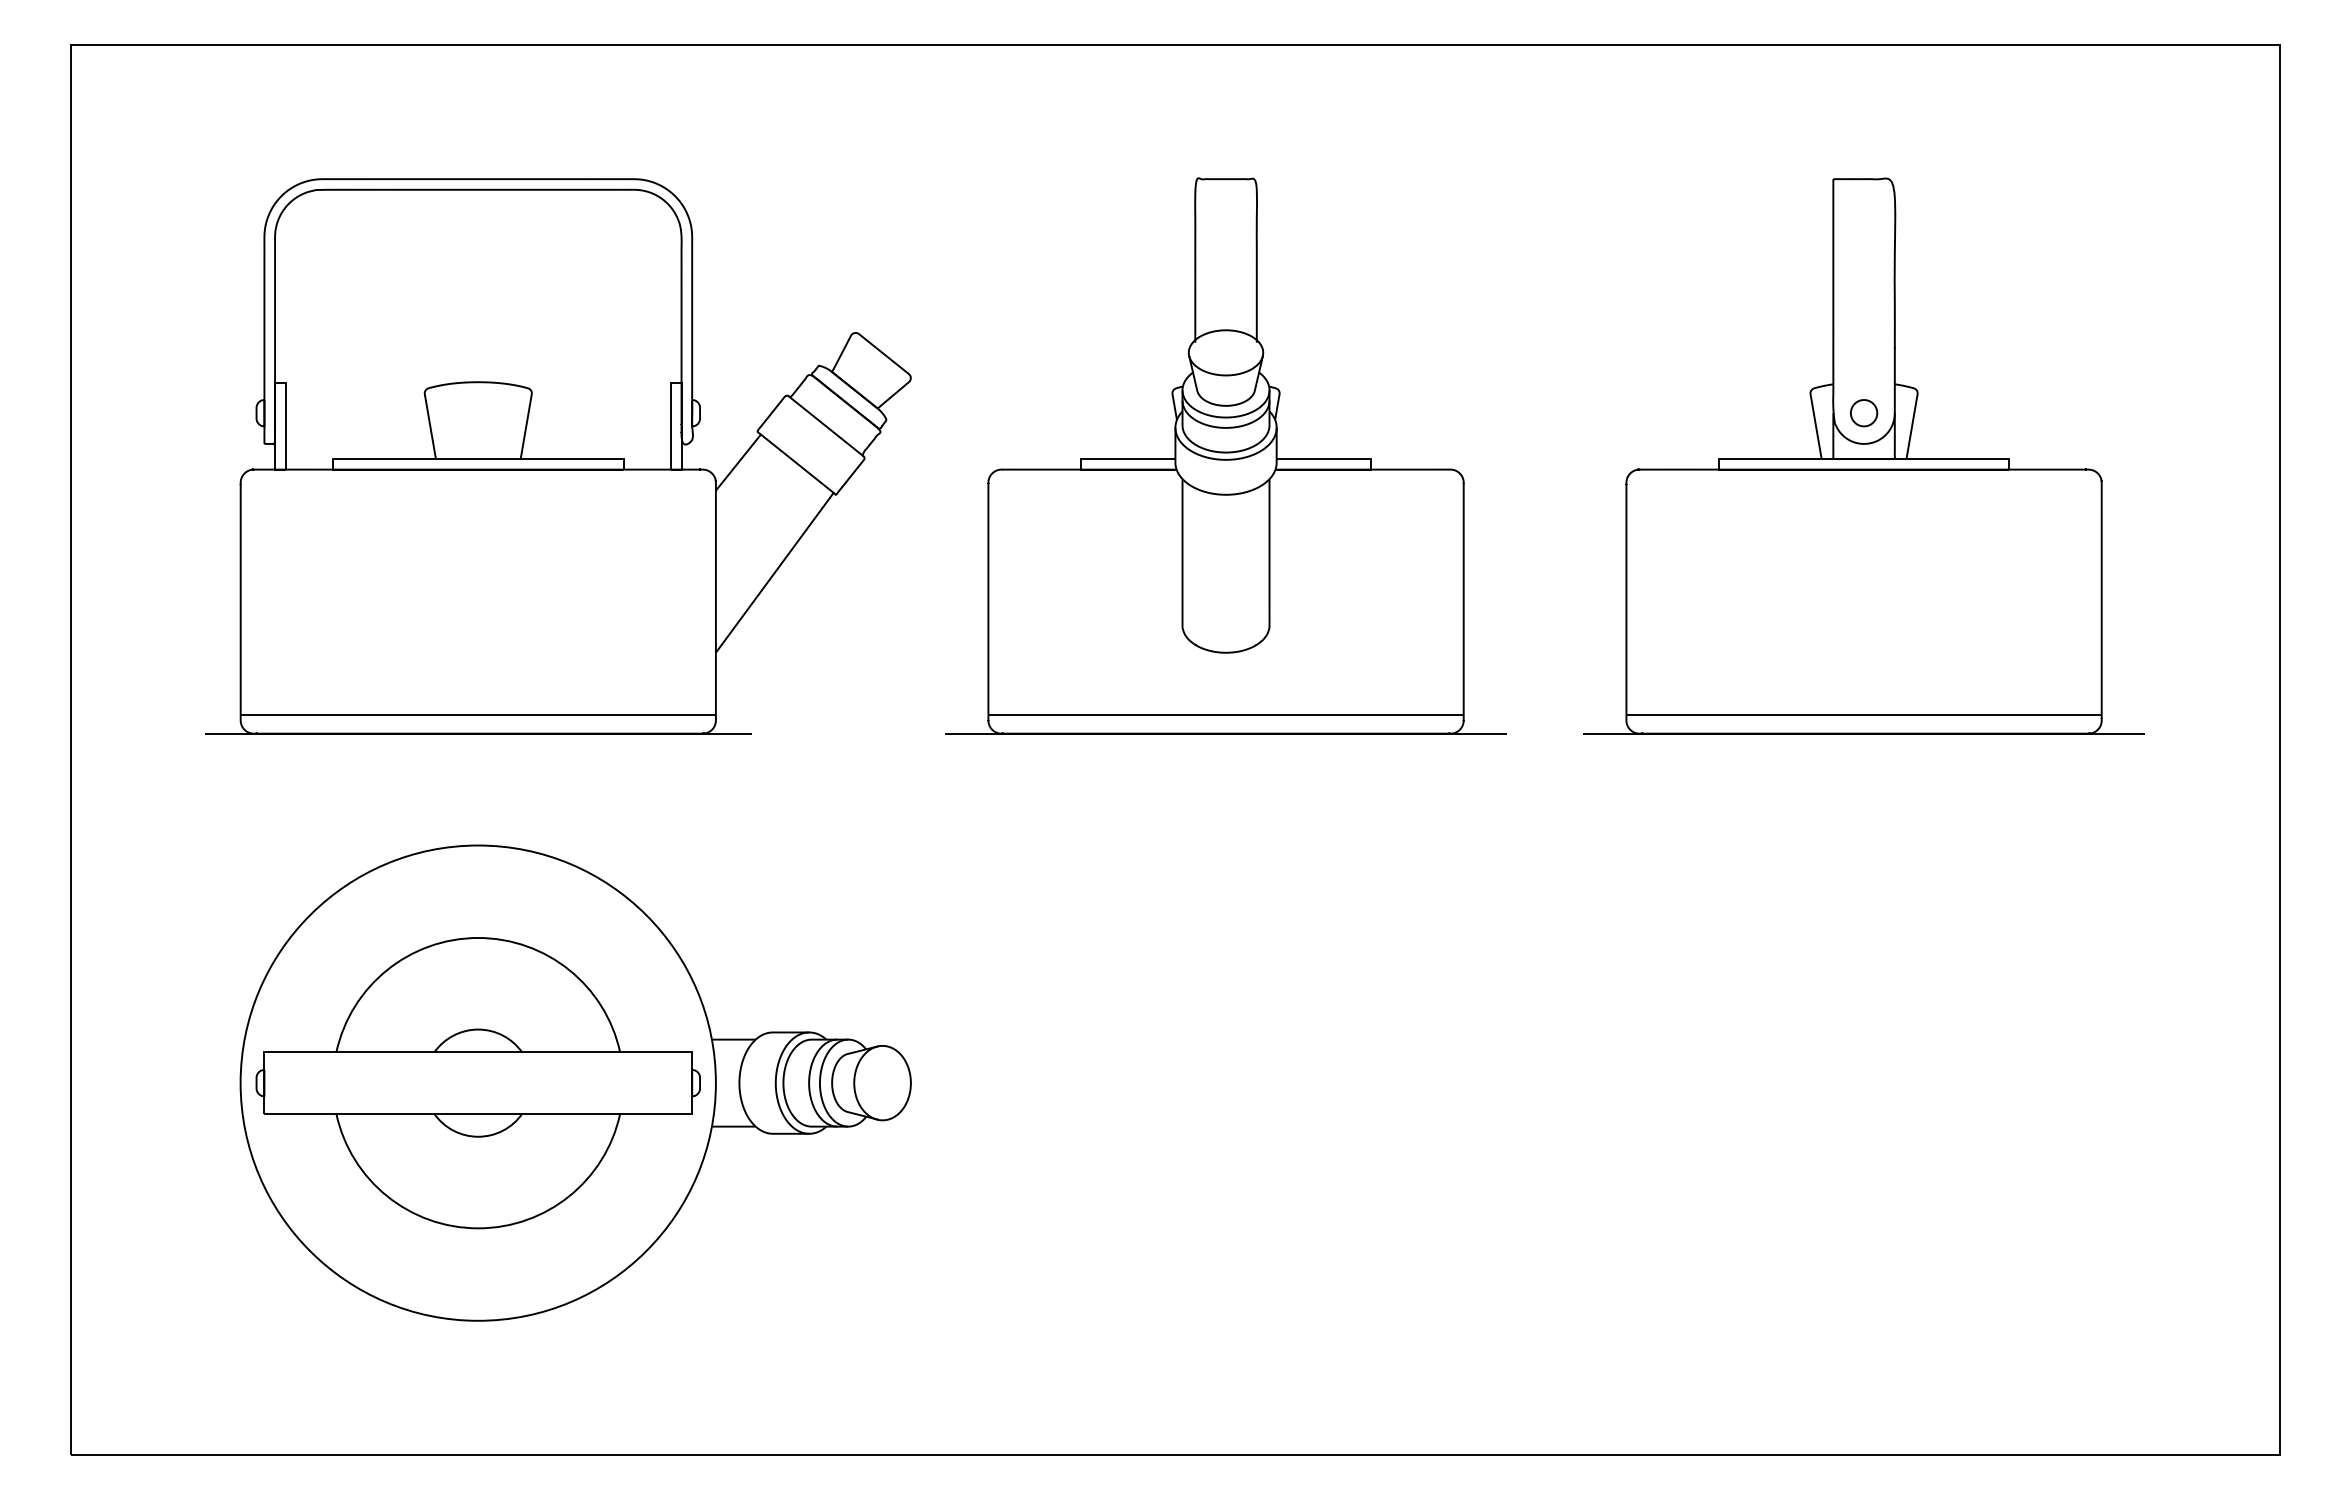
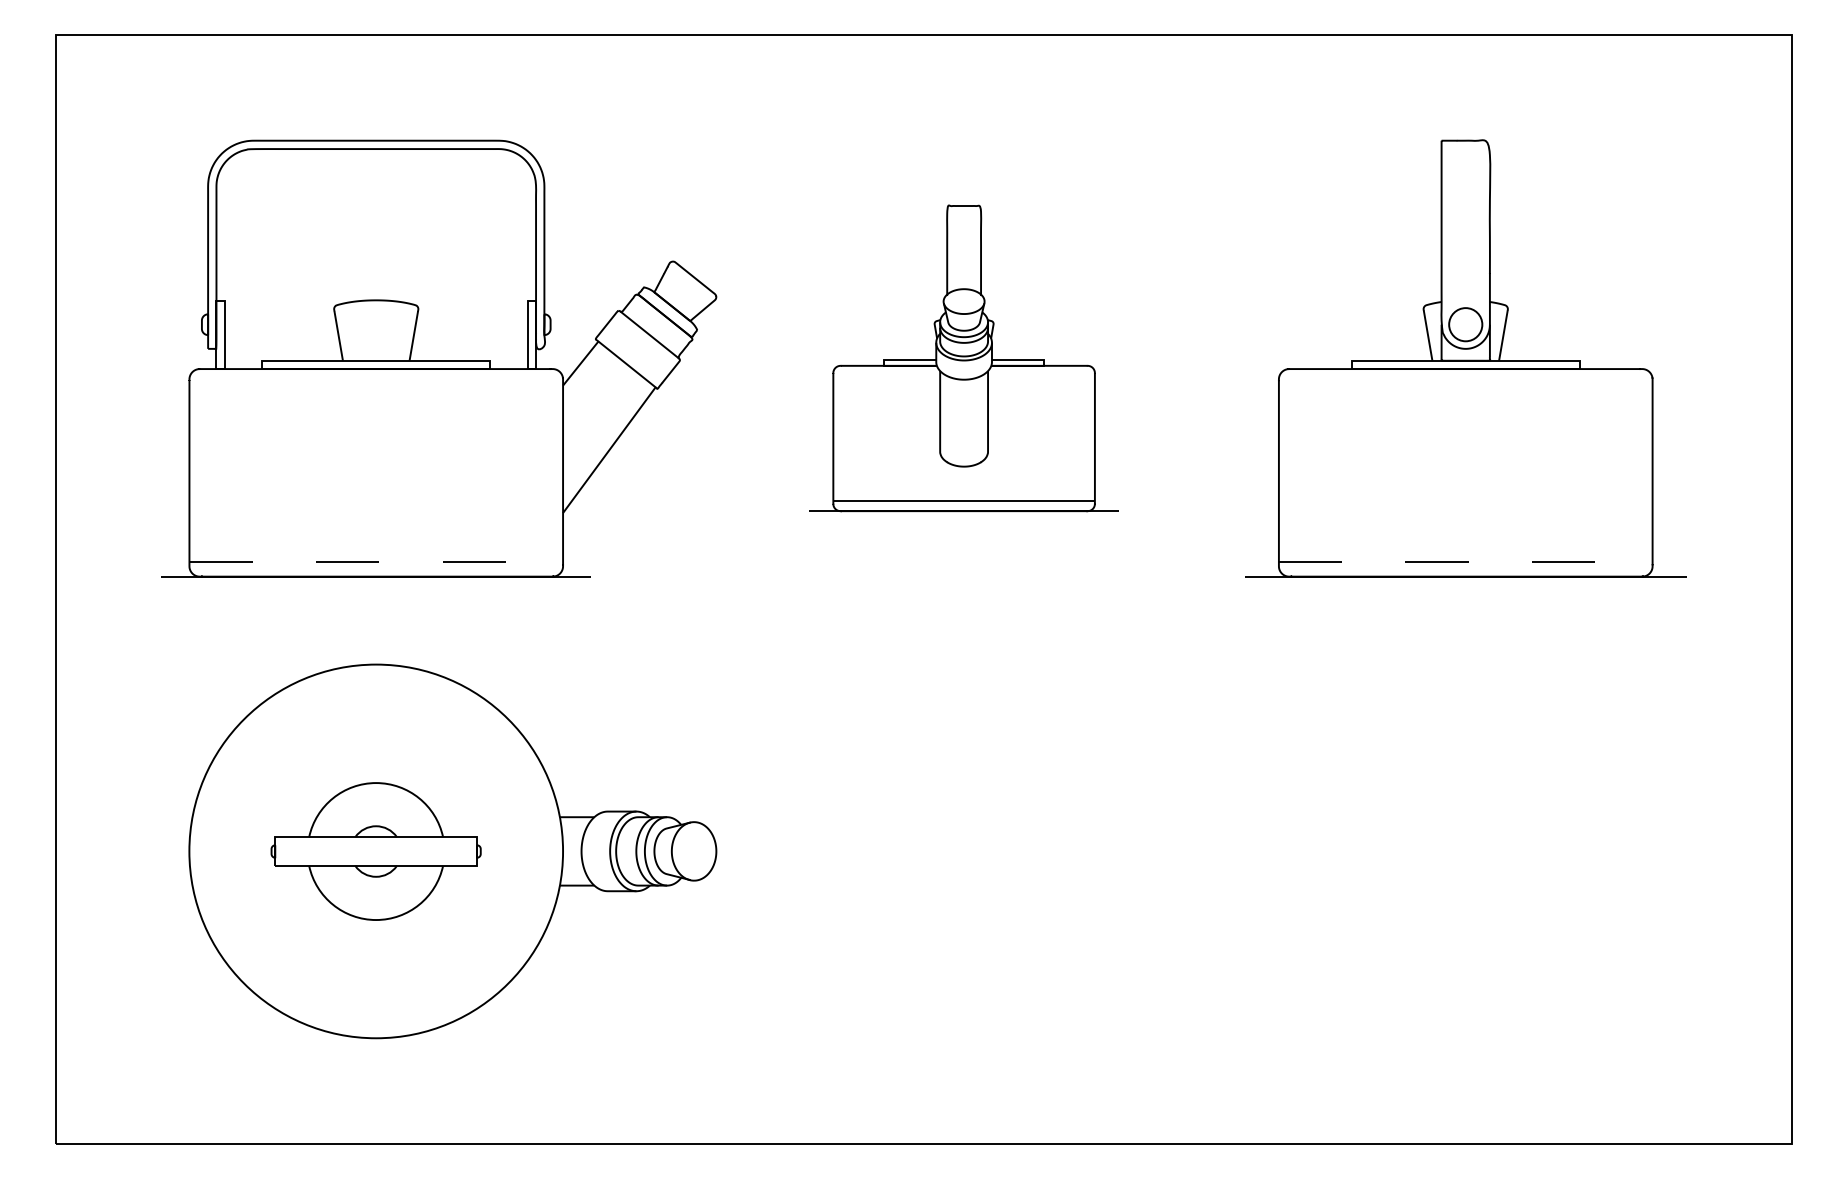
circle: (1863, 413) -> (1465, 324), size x1.6
part: (1225, 455) -> (963, 357), size x0.7
line: (478, 715) -> (376, 562), solid -> dashed
line: (1864, 715) -> (1466, 562), solid -> dashed
part: (477, 1083) -> (375, 851), size x0.6

